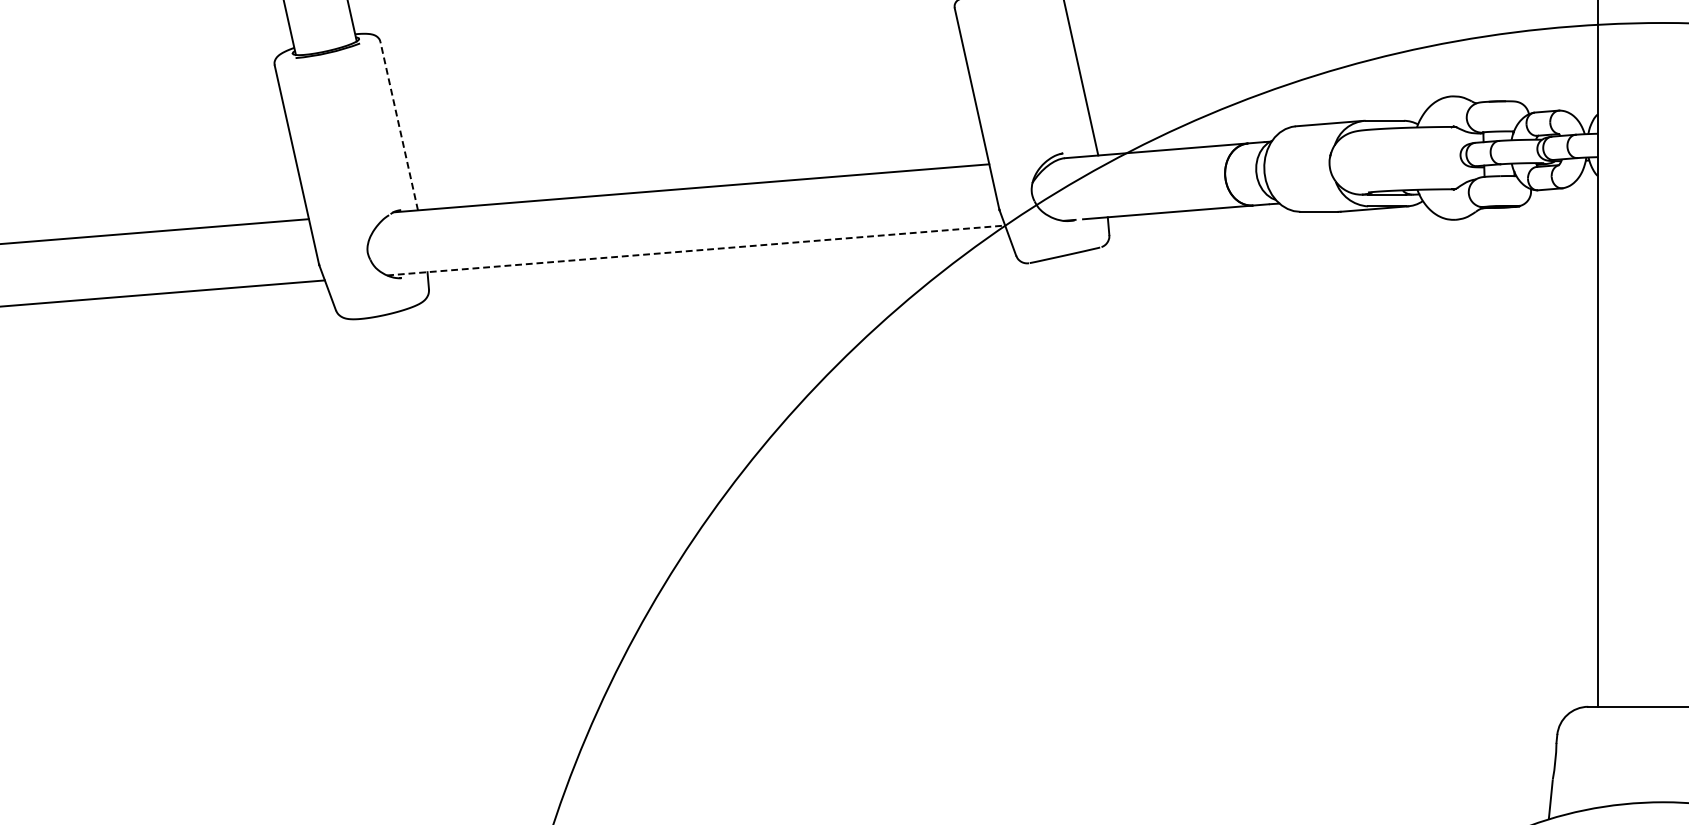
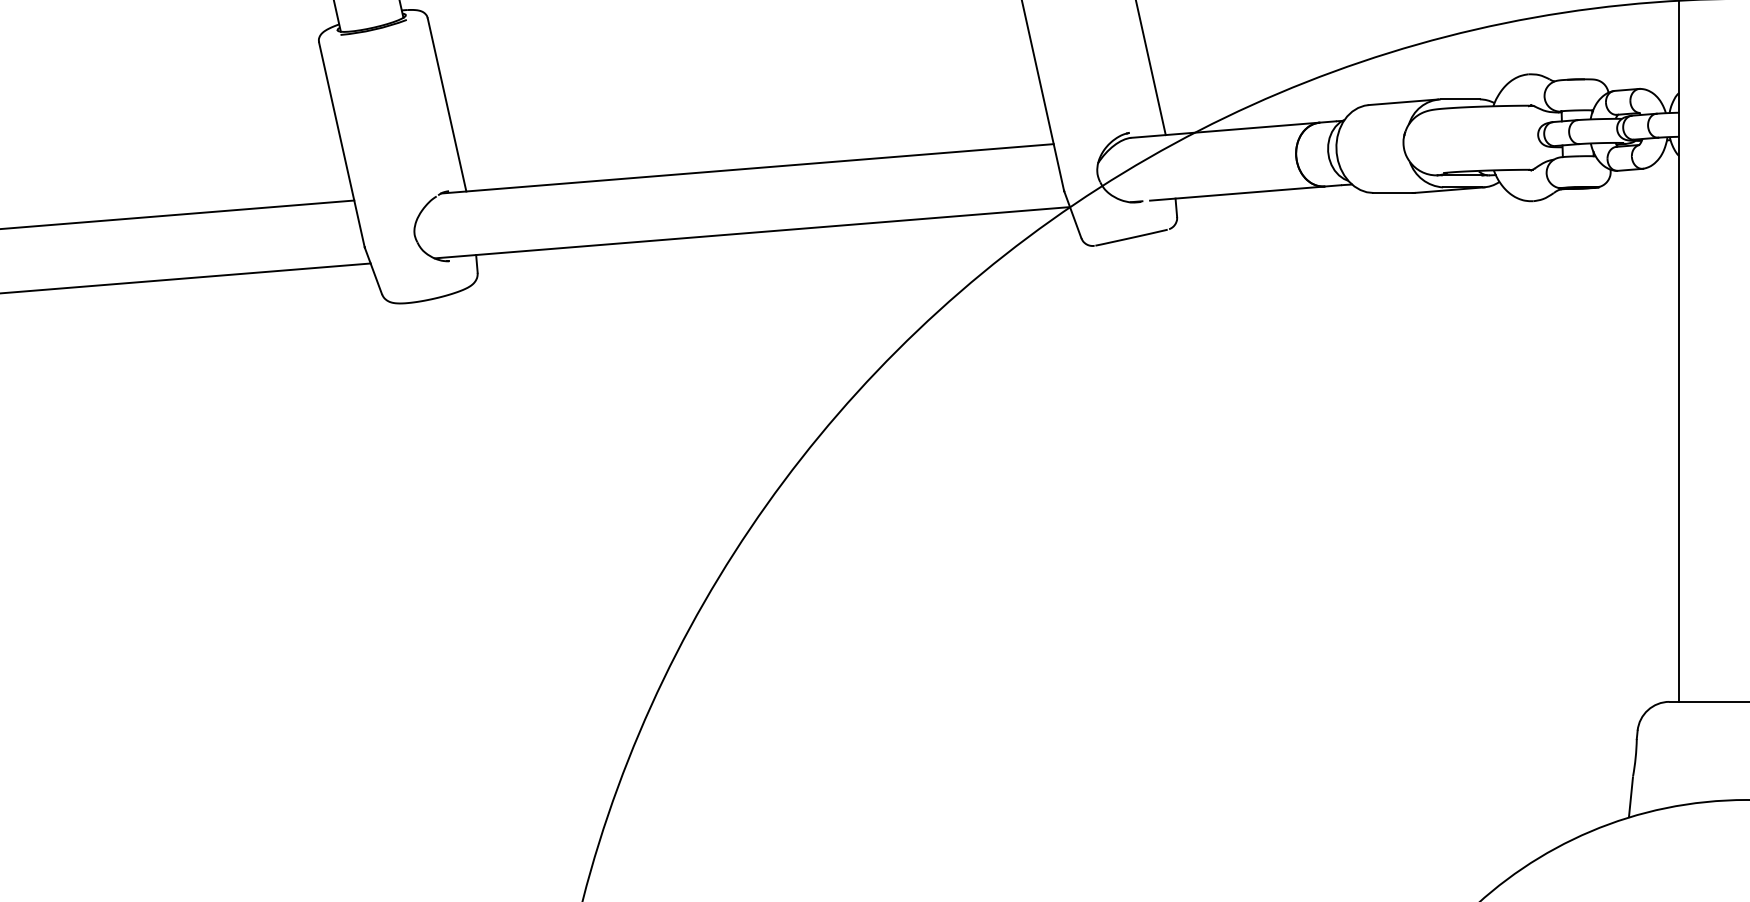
line: (399, 125) -> (447, 104), dashed -> solid
line: (696, 250) -> (752, 232), dashed -> solid

